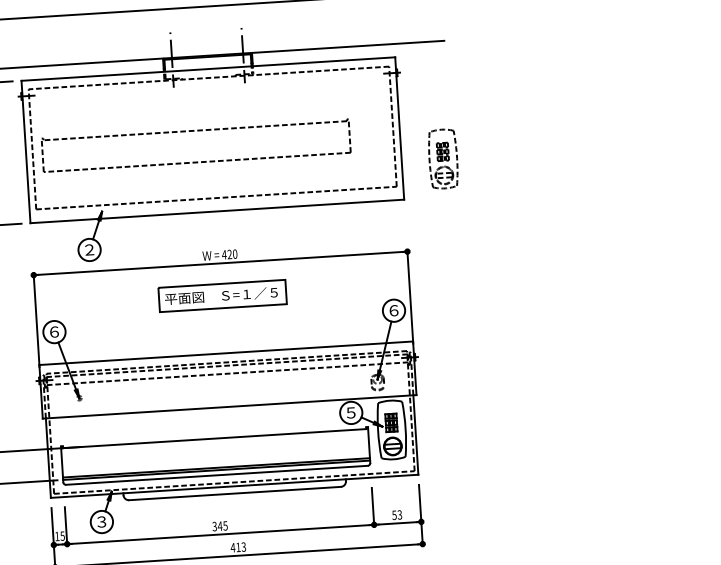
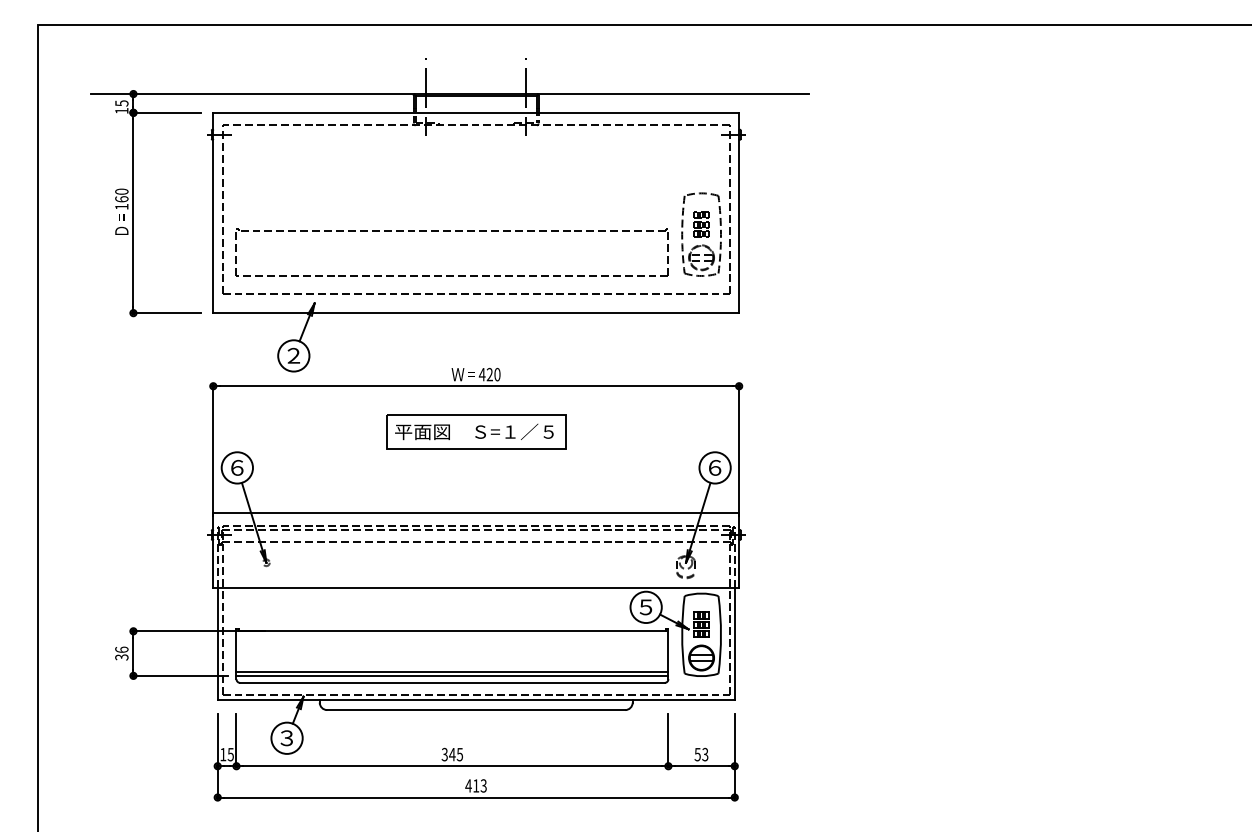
part: (193, 131) -> (450, 231), moved
part: (443, 158) -> (701, 234), moved

